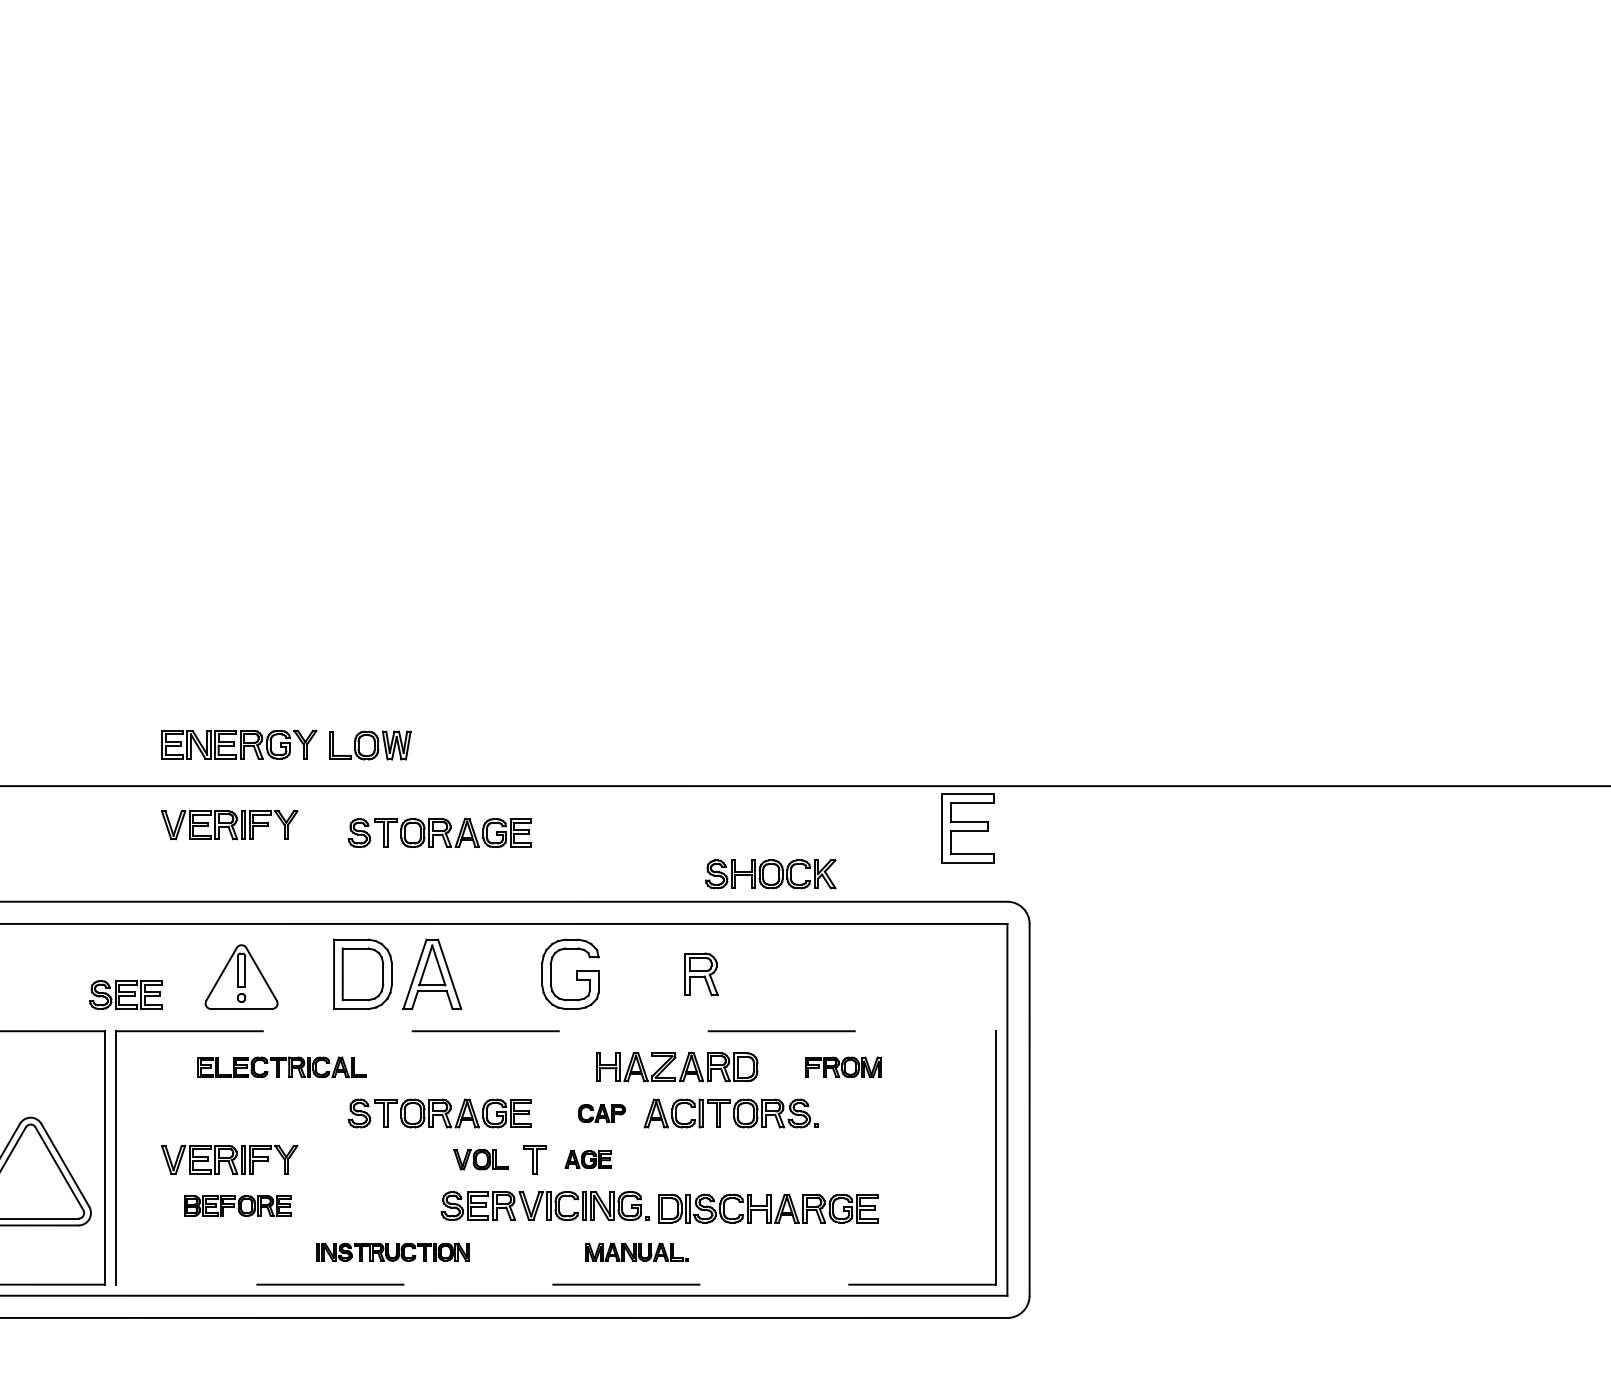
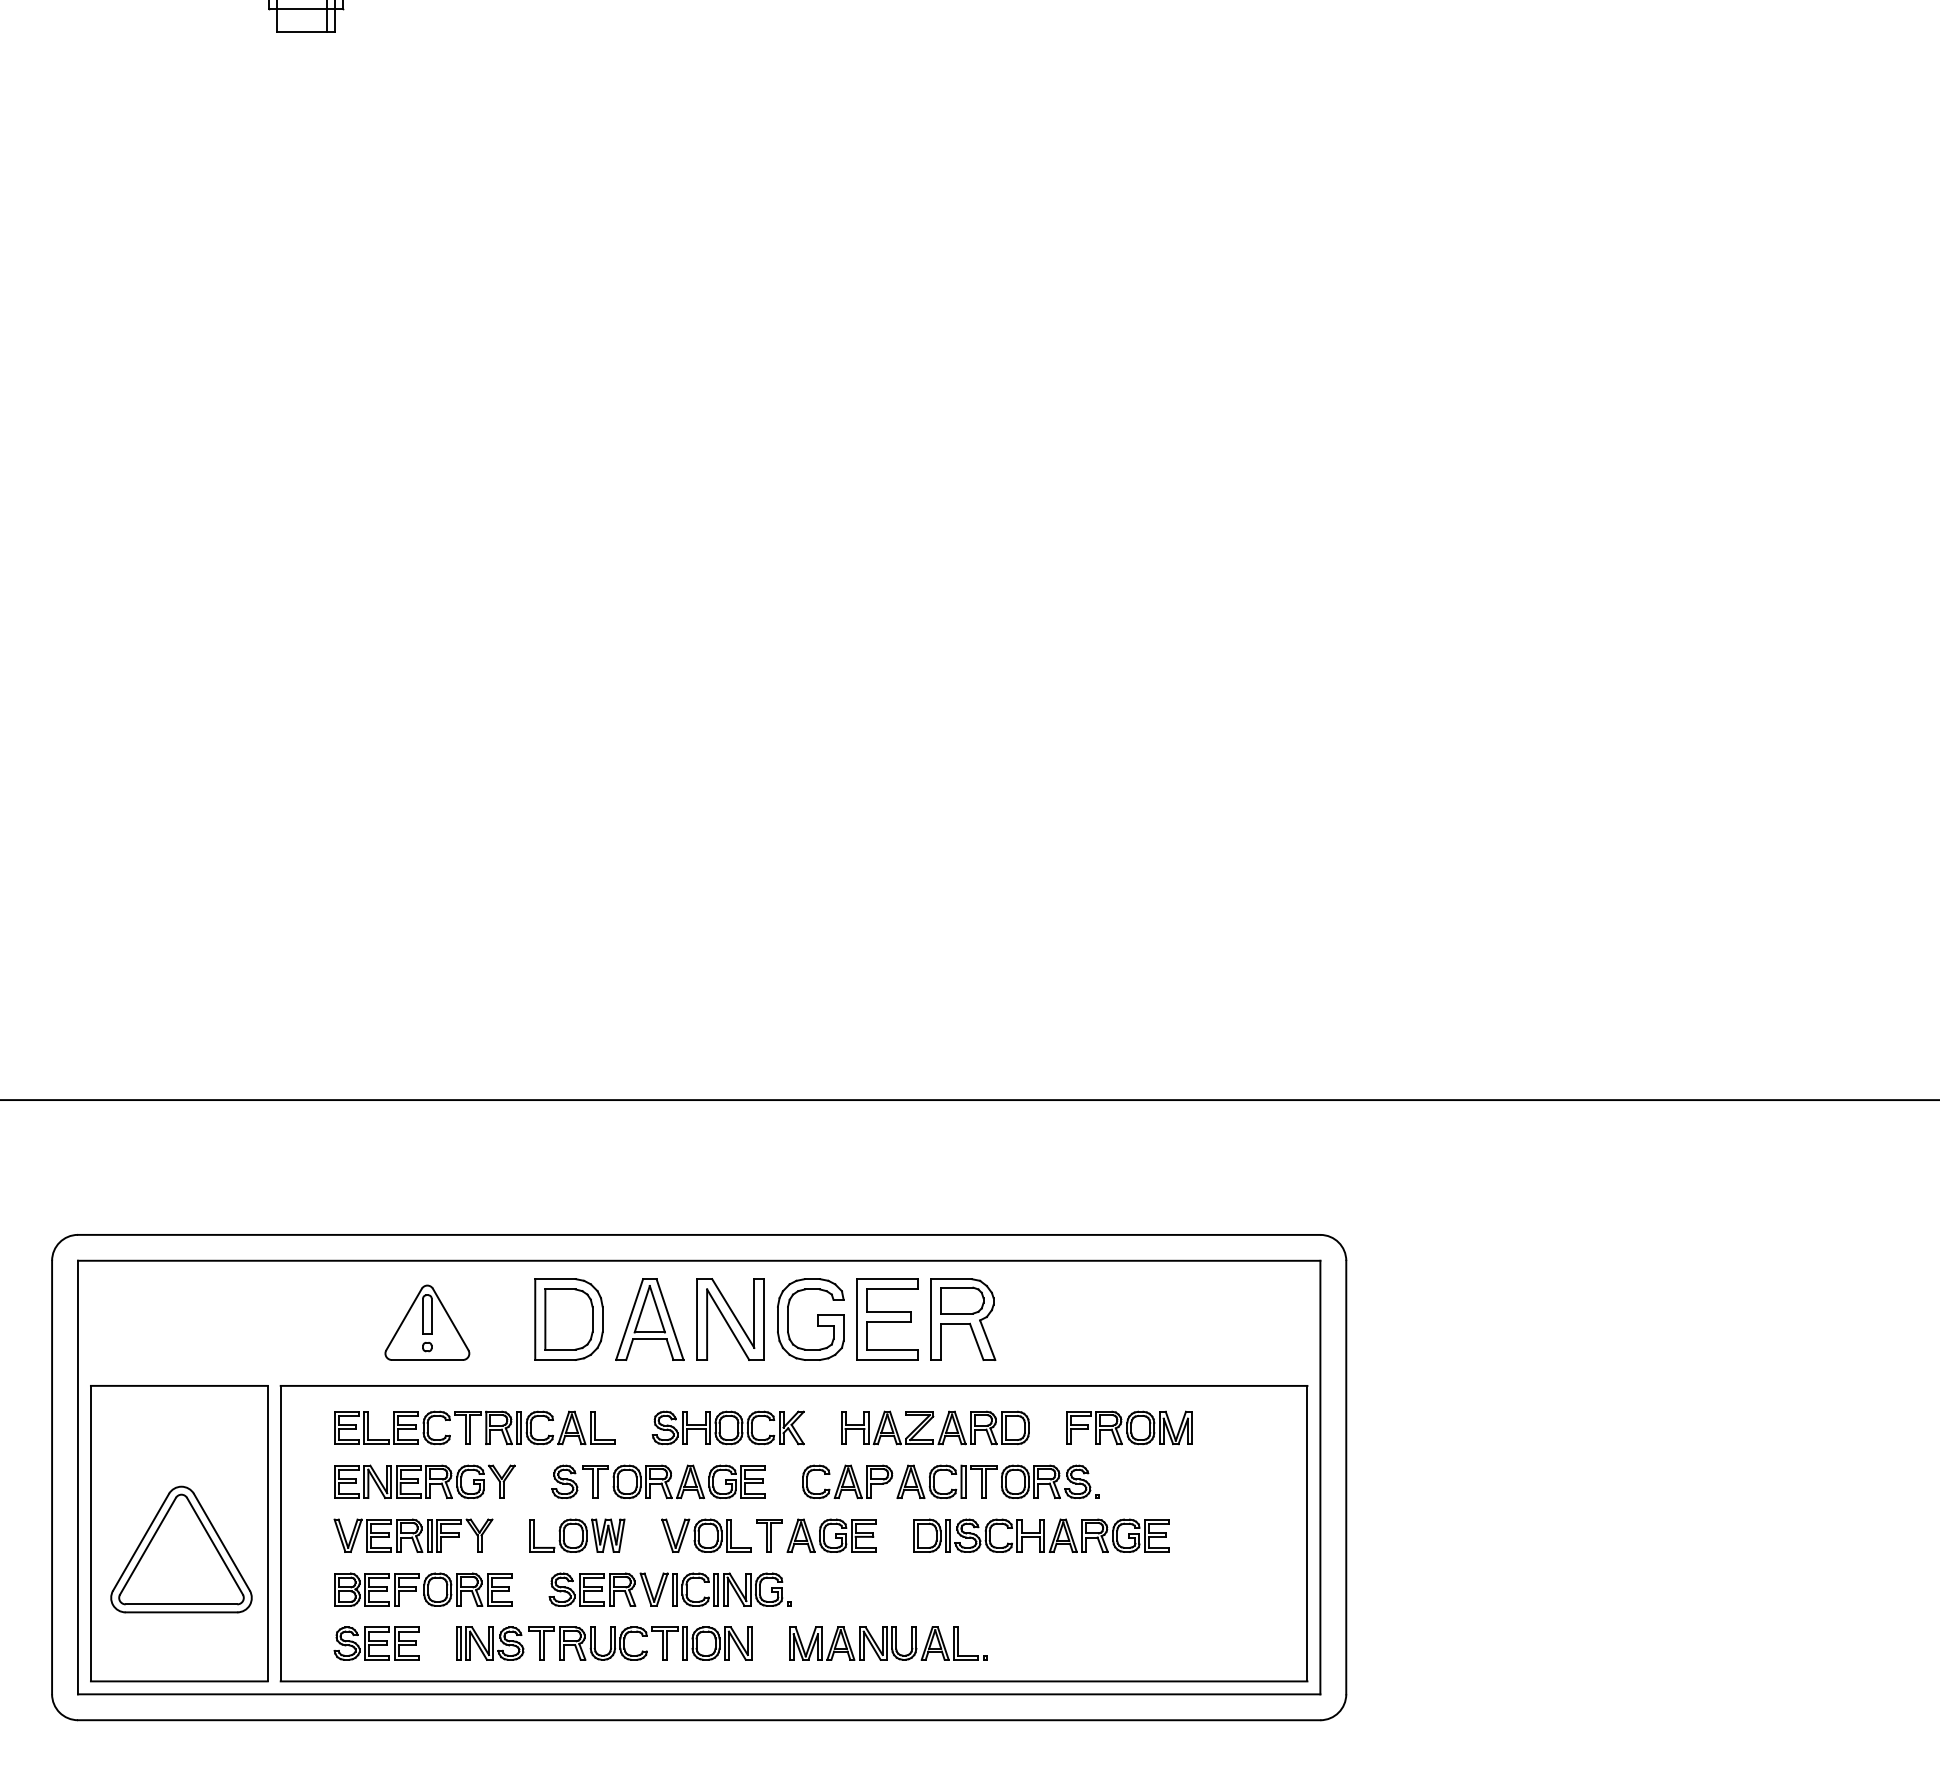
part: (239, 744) -> (424, 1481), moved
part: (370, 745) -> (577, 1535), moved
part: (229, 825) -> (413, 1145), removed
part: (968, 828) -> (887, 1319), moved
part: (439, 832) -> (658, 1154), removed
part: (769, 873) -> (727, 1427), moved
part: (501, 974) -> (730, 1319), added
part: (701, 974) -> (963, 1319), size x1.67
part: (125, 994) -> (376, 1643), moved
line: (556, 1030) -> (794, 1385), dashed -> solid
part: (281, 1066) -> (474, 1427), size x1.43
part: (843, 1066) -> (1129, 1427), size x1.43
part: (601, 1113) -> (847, 1481), size x1.67
part: (480, 1159) -> (706, 1535), size x1.43
part: (588, 1159) -> (831, 1535), size x1.67
part: (238, 1205) -> (423, 1589), size x1.43
part: (544, 1205) -> (669, 1589), moved
part: (768, 1208) -> (1041, 1535), moved
part: (393, 1252) -> (604, 1643), size x1.67
part: (637, 1252) -> (888, 1643), size x1.67
line: (555, 1284) -> (793, 1681), dashed -> solid

